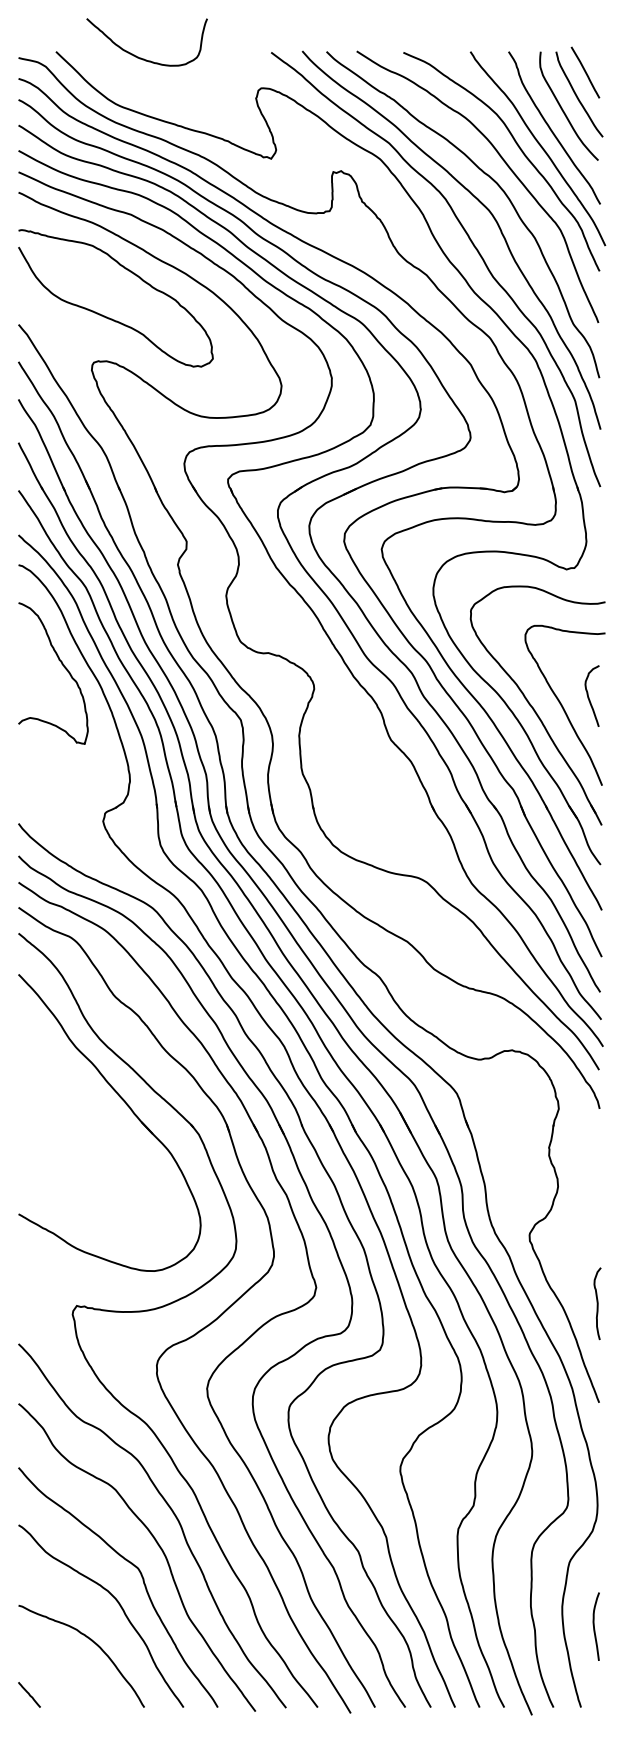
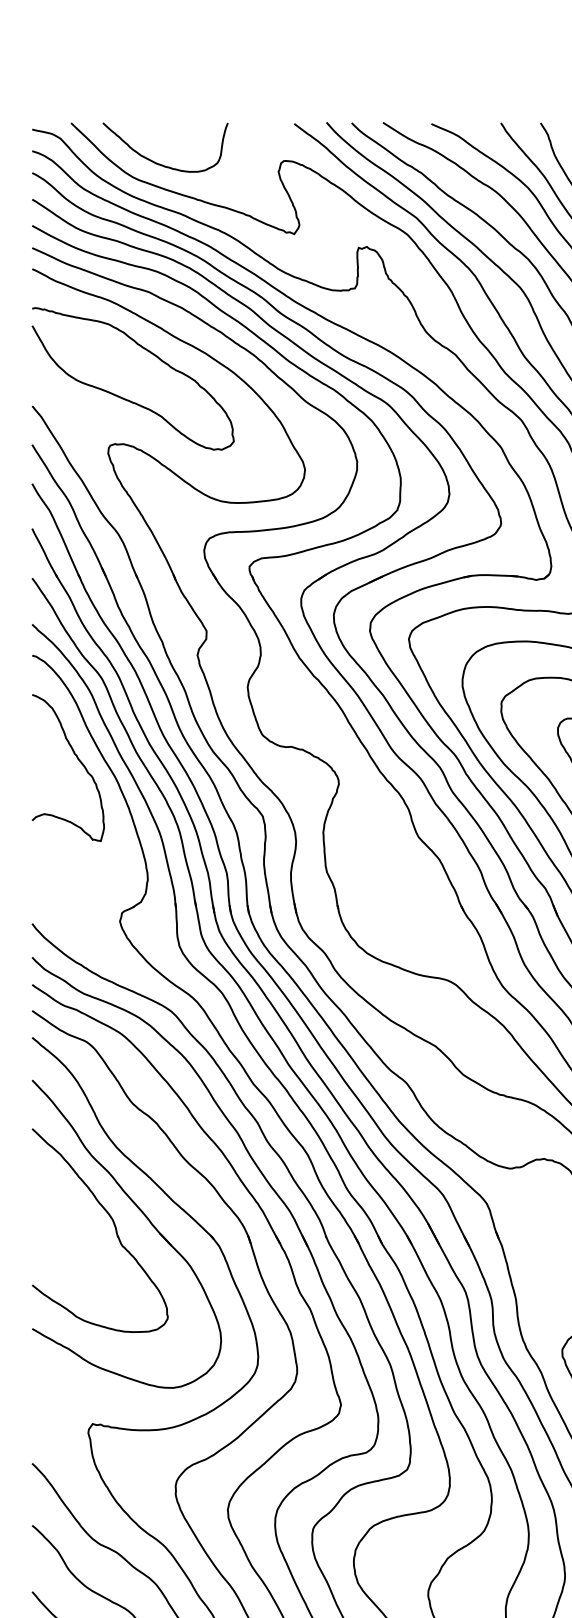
curve: (141, 57) -> (159, 163), moved
part: (97, 1115) -> (114, 1226), added

